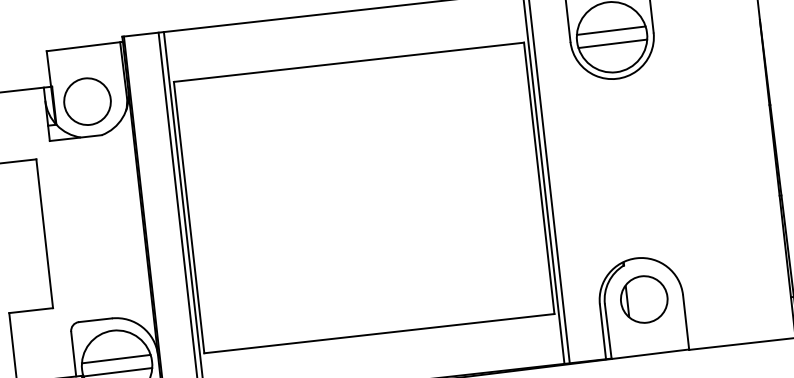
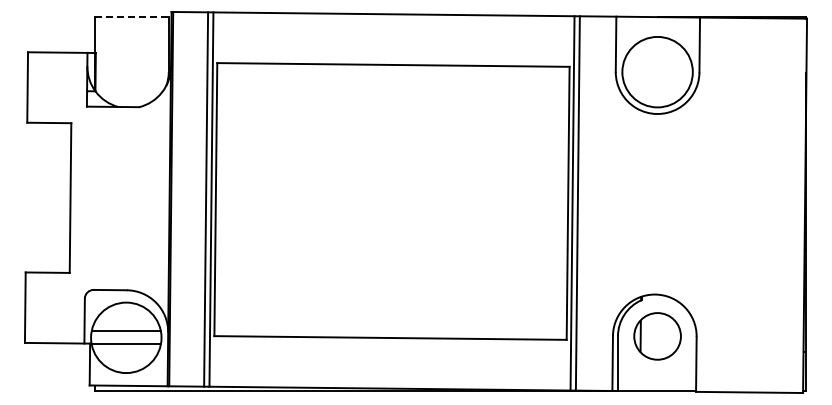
line: (611, 30) -> (657, 65), removed
line: (612, 43) -> (657, 78), removed
line: (85, 46) -> (133, 17), solid -> dashed
circle: (86, 102) -> (128, 72), removed

